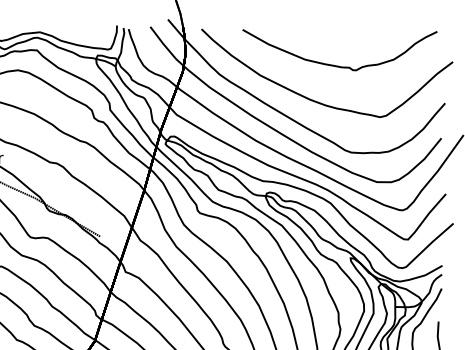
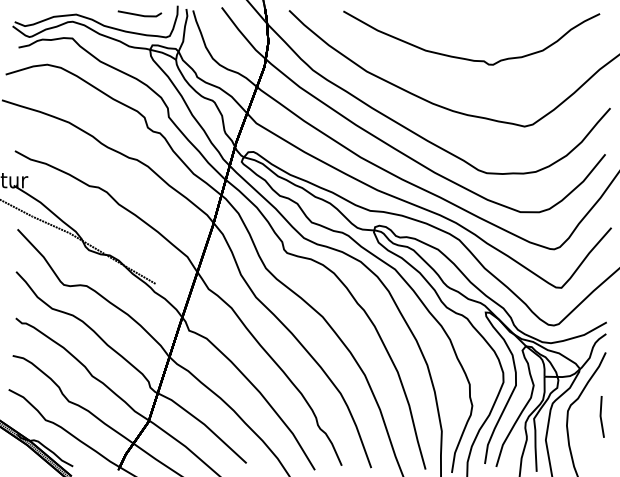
line: (87, 32) -> (139, 14), added

